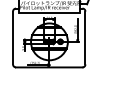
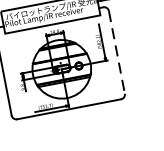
line: (85, 38) -> (117, 53), solid -> dashed

